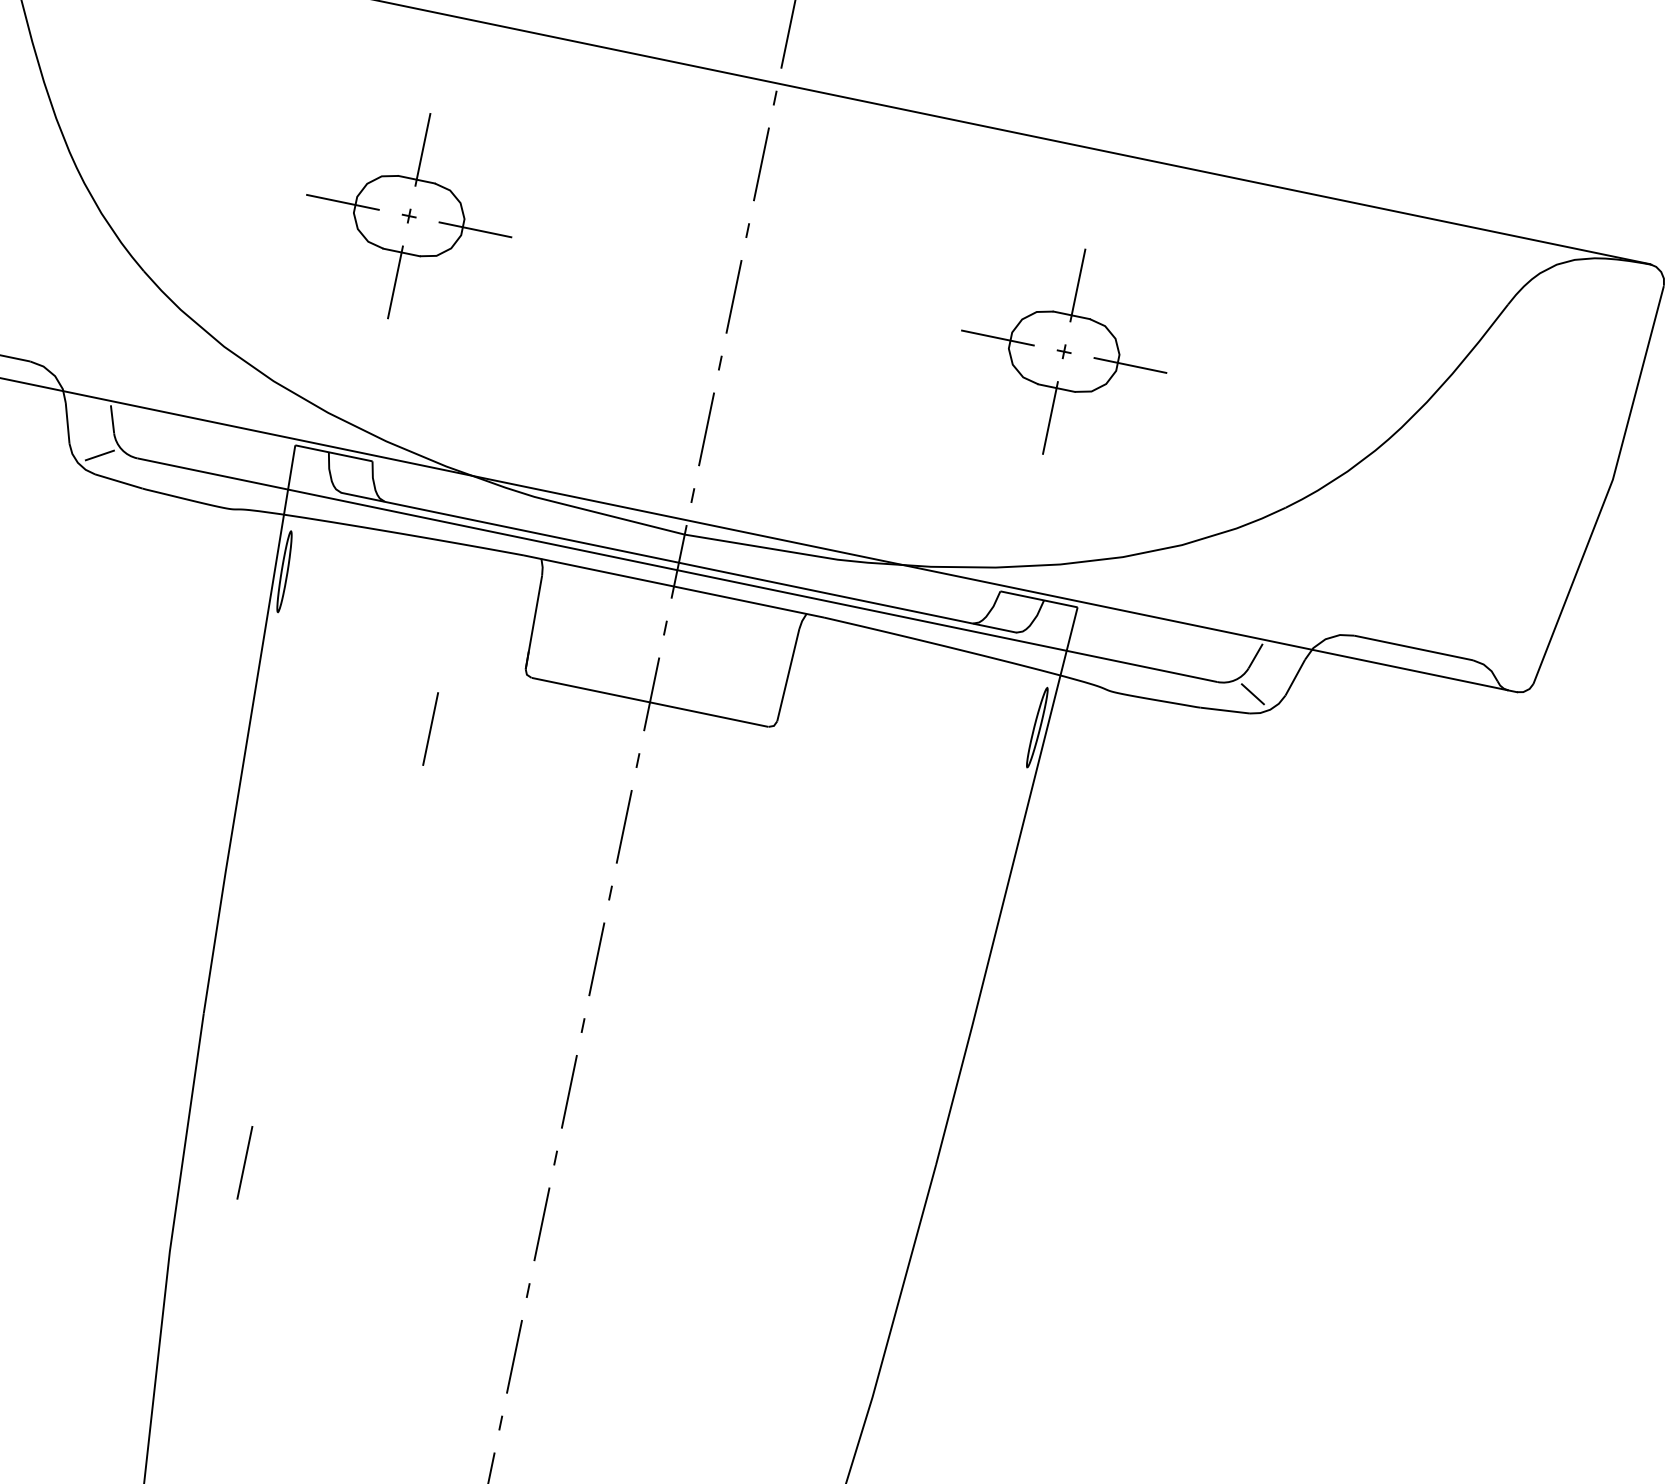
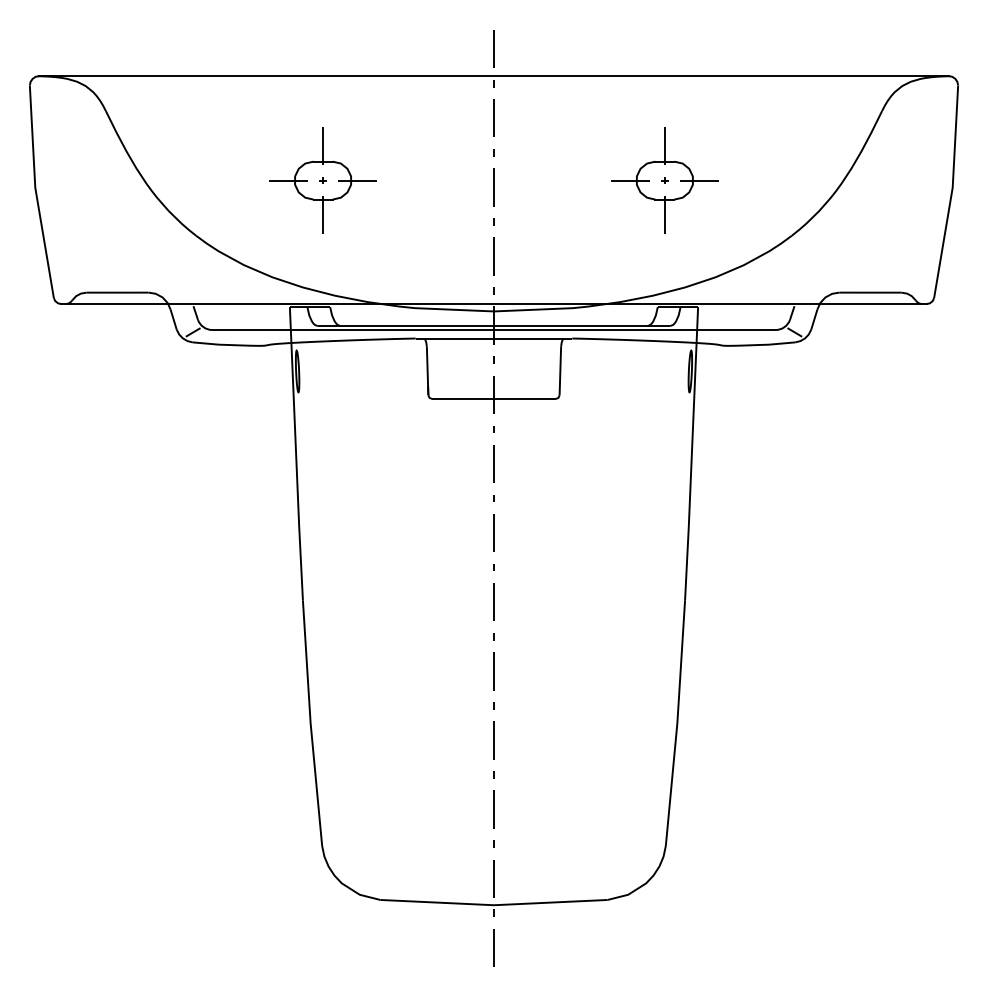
line: (429, 727) -> (386, 434), removed
line: (243, 1162) -> (338, 671), removed

